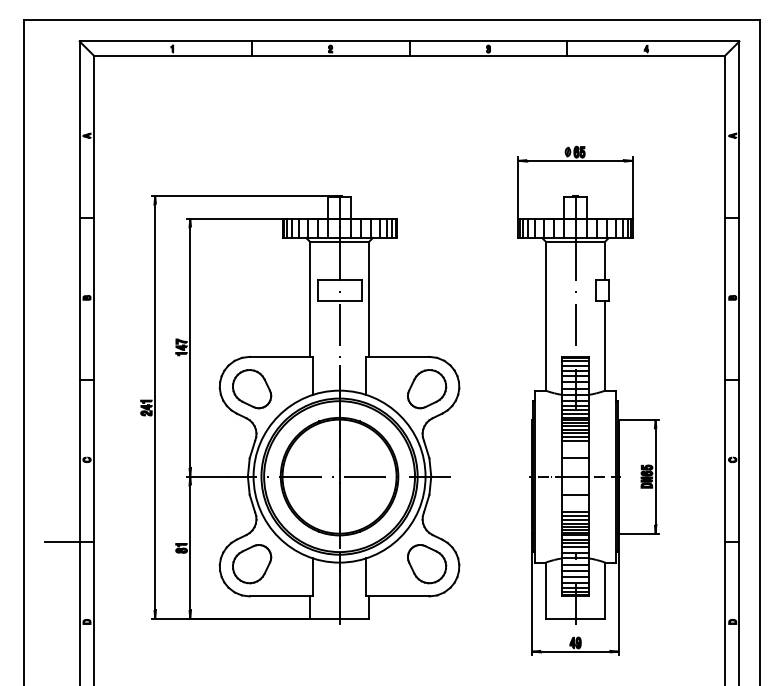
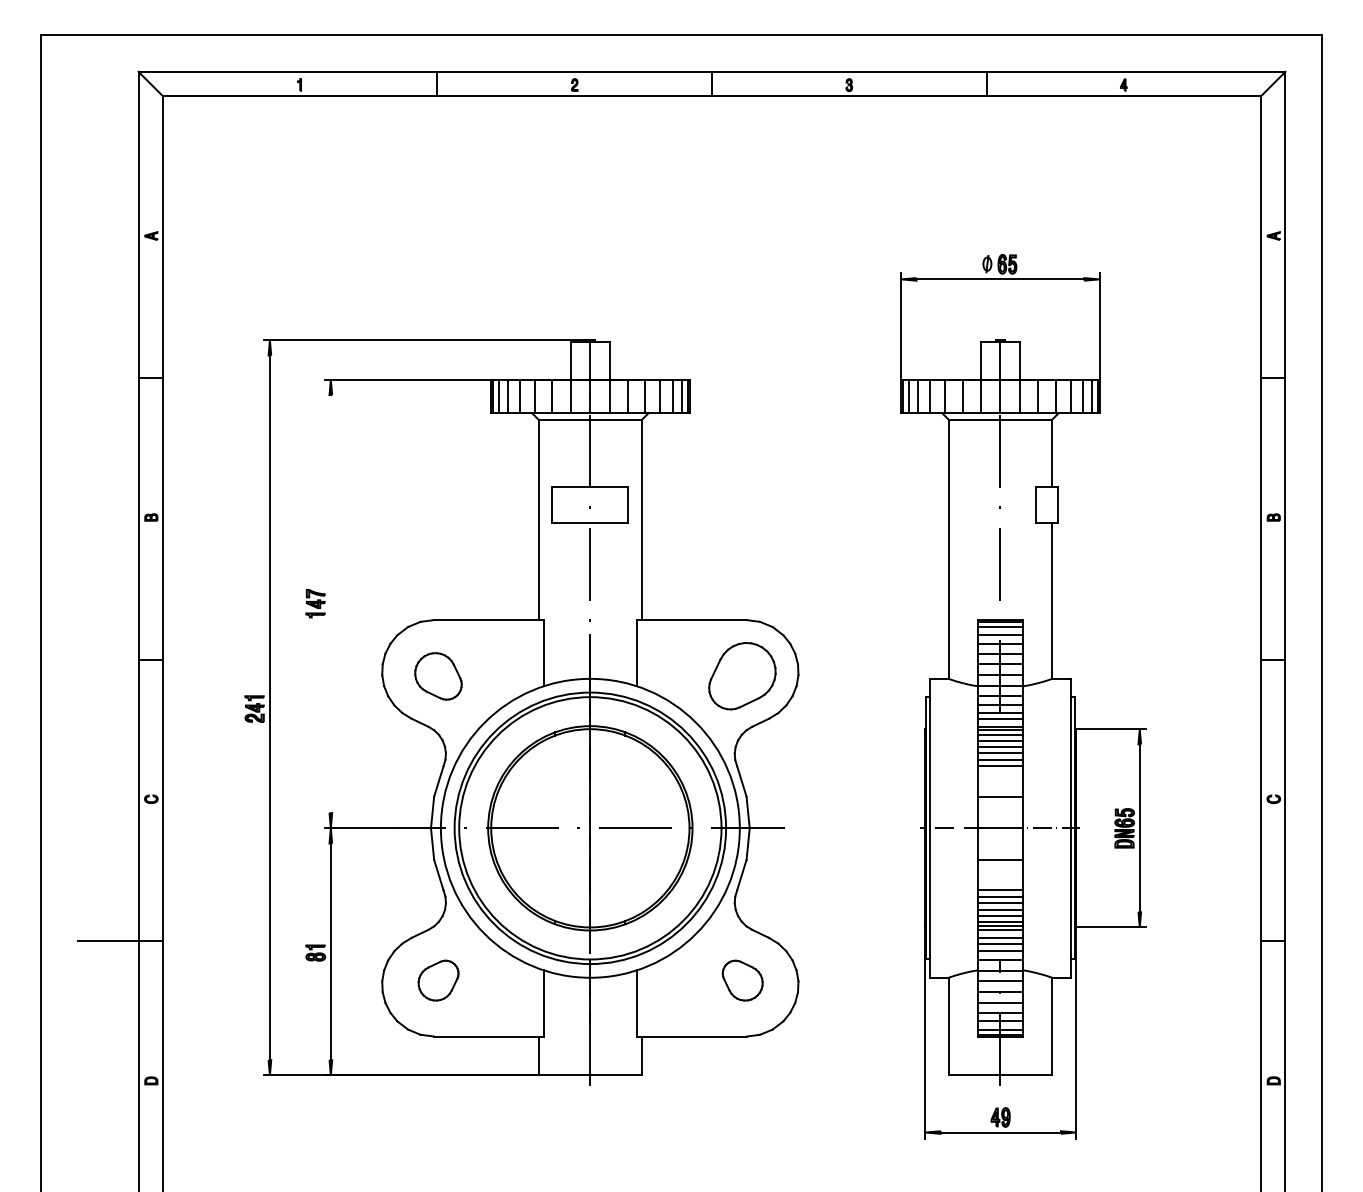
line: (190, 347) -> (331, 603), removed
part: (252, 389) -> (439, 676), size x0.7
part: (252, 564) -> (439, 981), size x0.6
part: (427, 564) -> (743, 981), size x0.6

